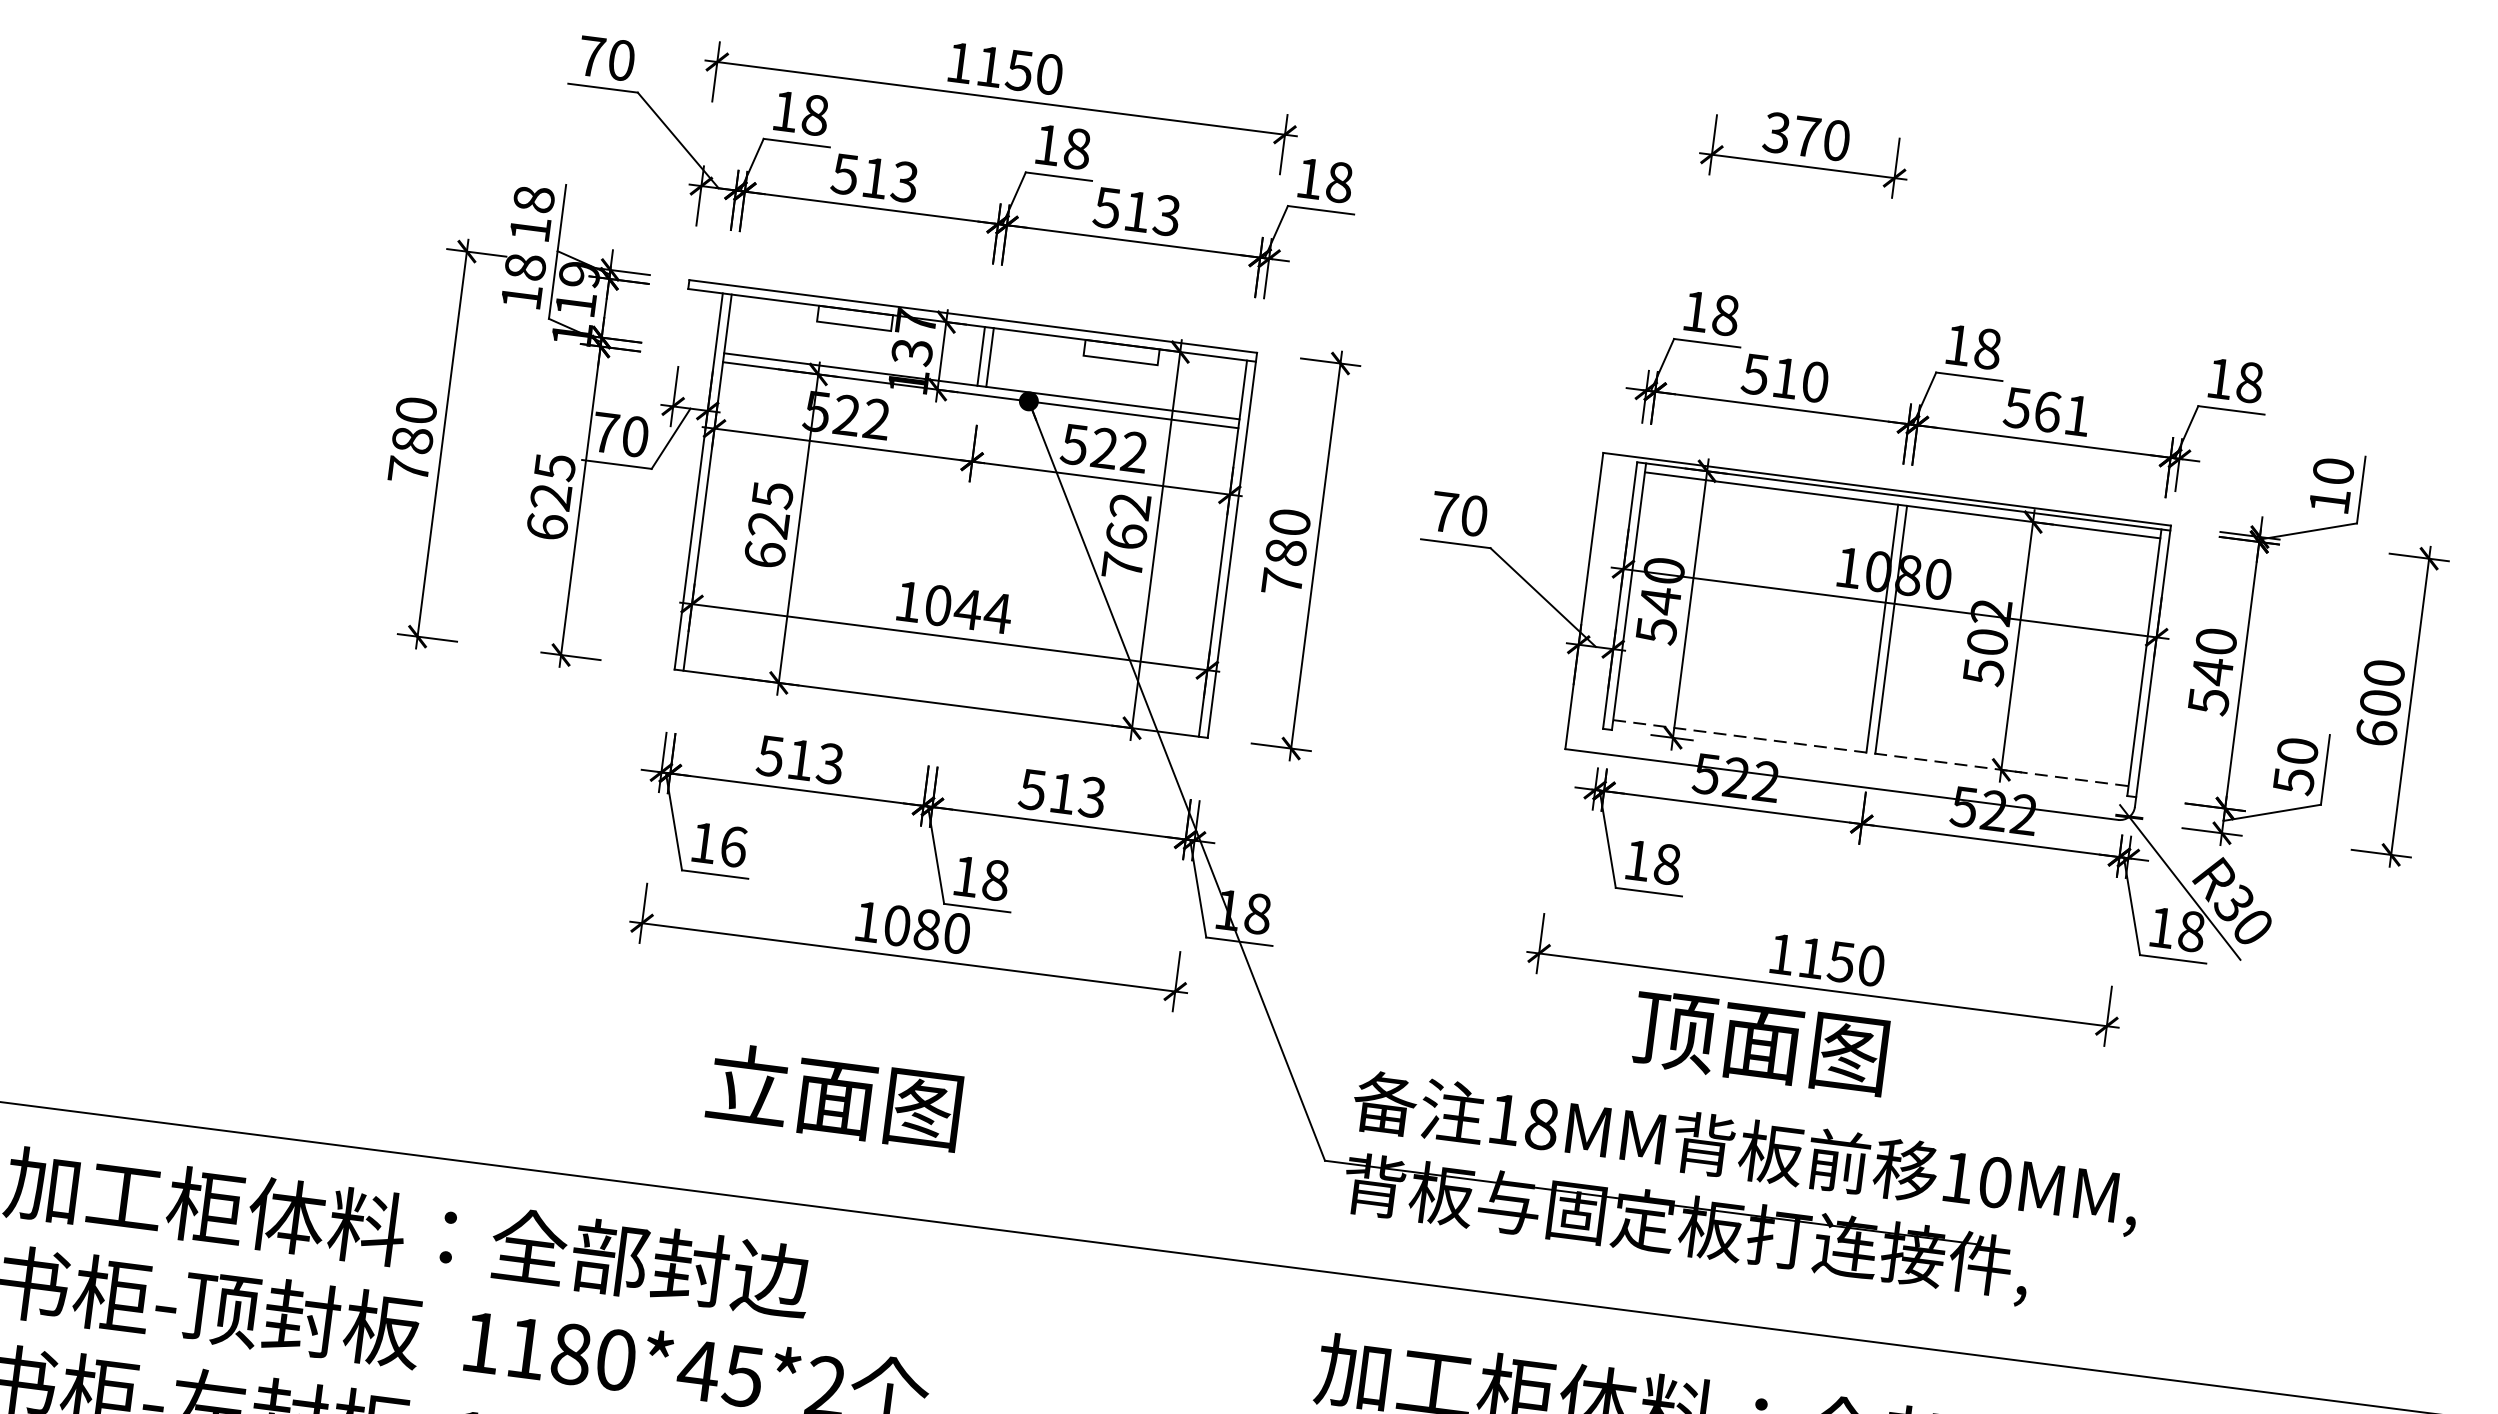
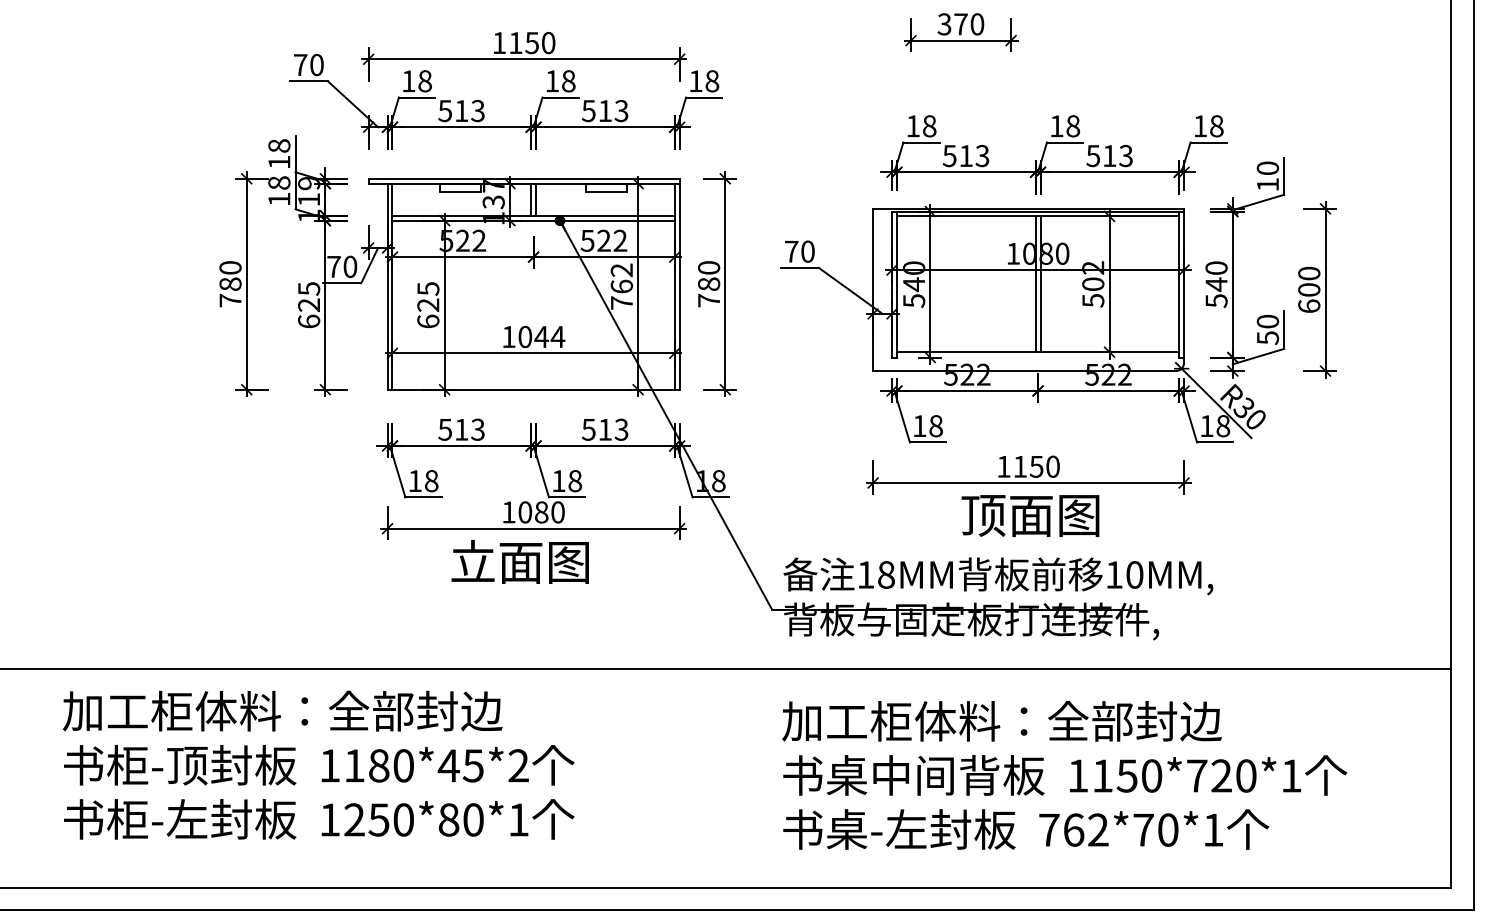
text: (1815, 382) -> (982, 156), 510 -> 513
text: (2061, 412) -> (1117, 155), 561 -> 513
line: (1871, 753) -> (1038, 352), dashed -> solid
text: (733, 847) -> (431, 481), 16 -> 18
text: (1760, 1042) -> (1030, 515), moved
text: (833, 1095) -> (519, 561), moved

